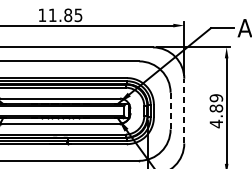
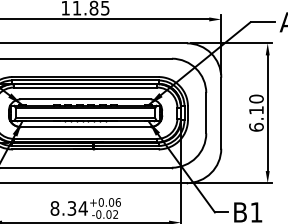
line: (170, 110) -> (206, 112), dashed -> solid
line: (184, 111) -> (221, 113), dashed -> solid
text: (216, 111) -> (256, 113), 4.89 -> 6.10

